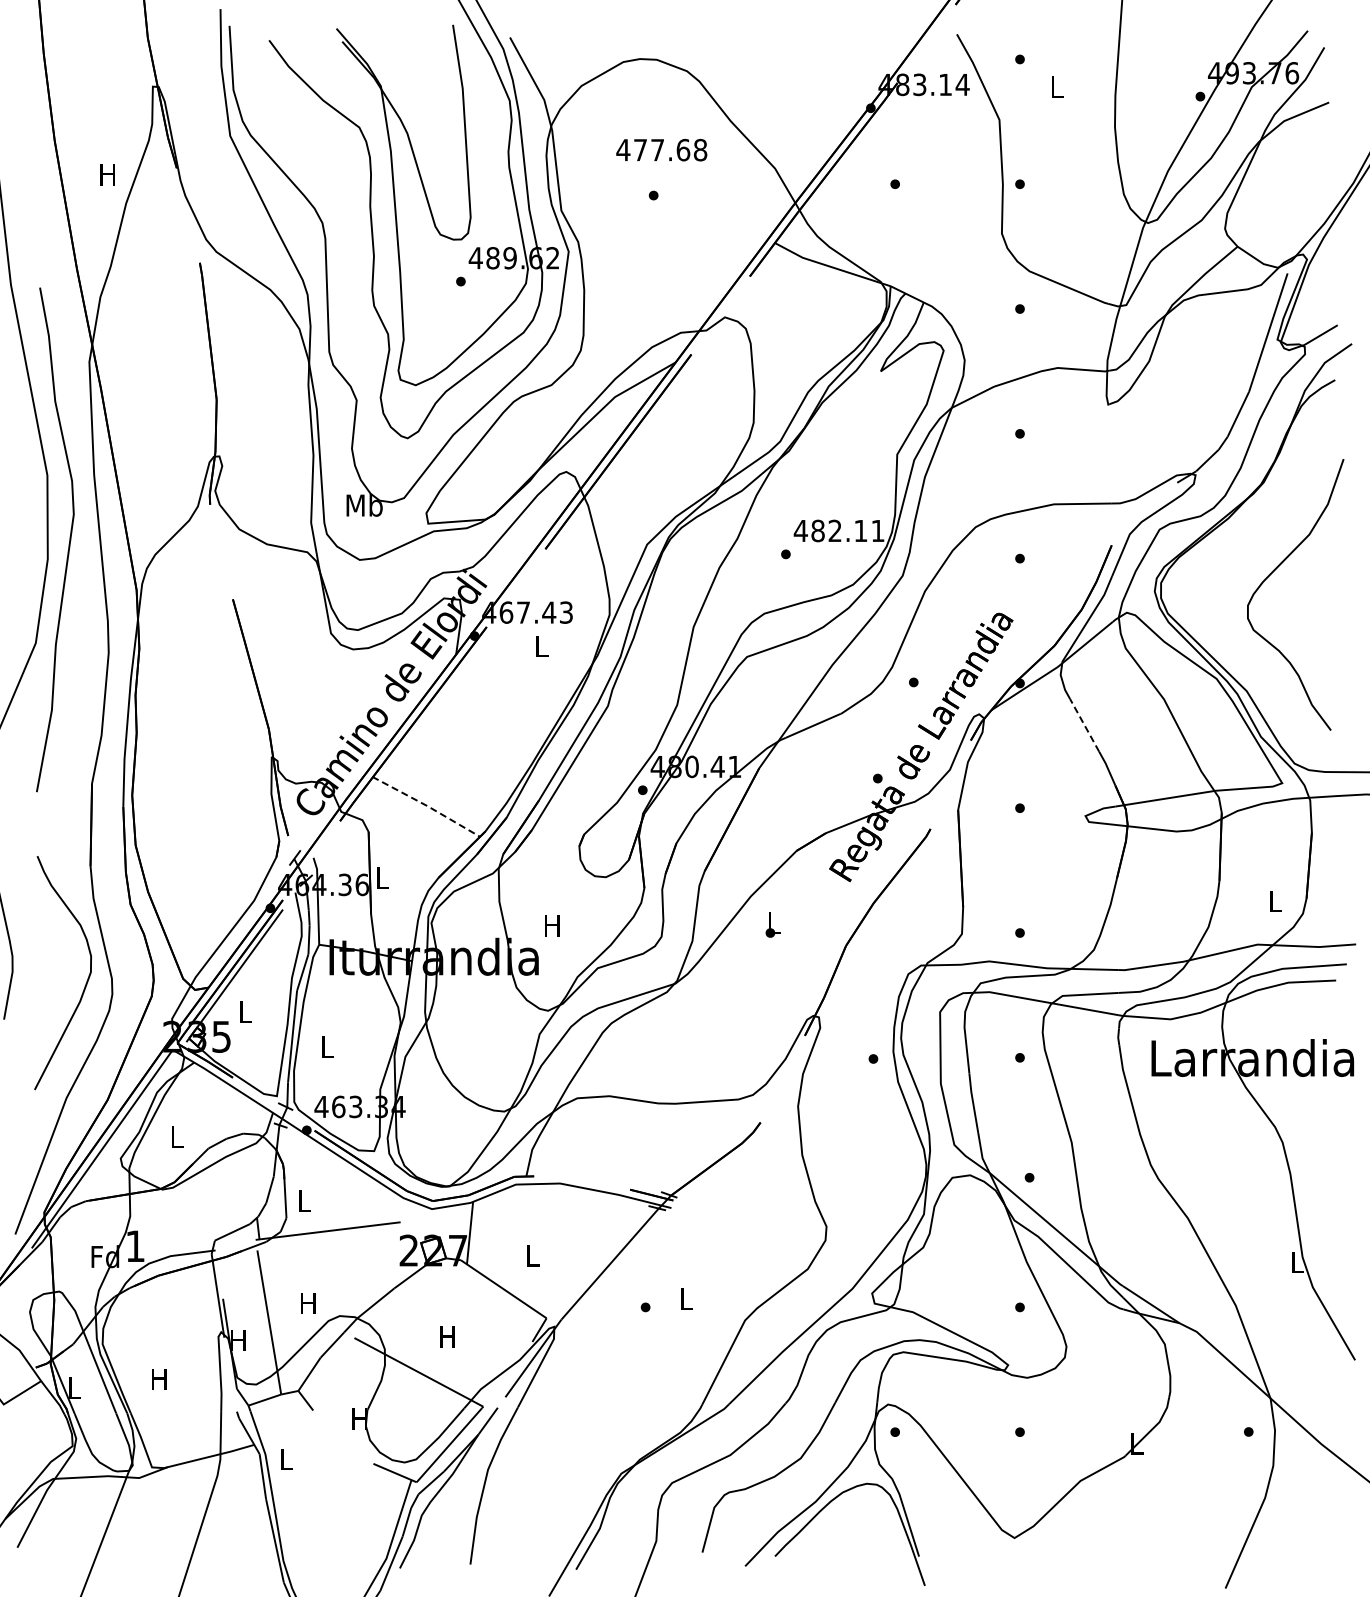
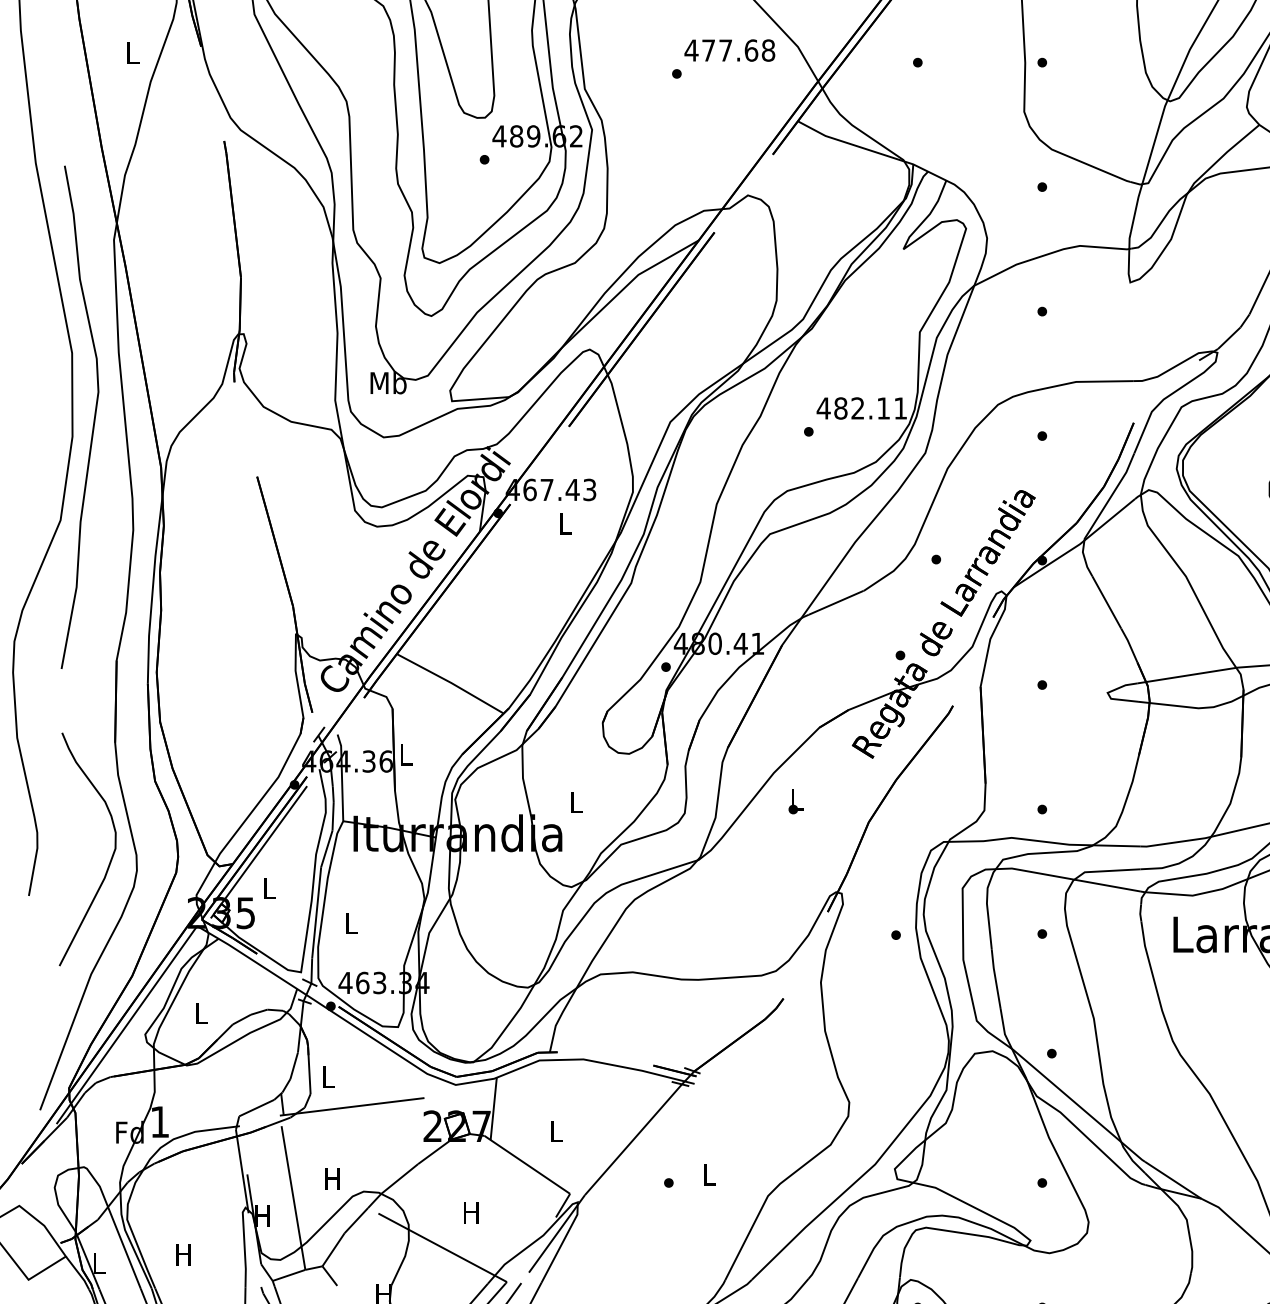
text: (661, 149) -> (729, 49), moved
text: (107, 174) -> (132, 52), H -> L
line: (1084, 725) -> (1106, 602), dashed -> solid
line: (427, 806) -> (451, 683), dashed -> solid
text: (552, 925) -> (575, 802), H -> L

